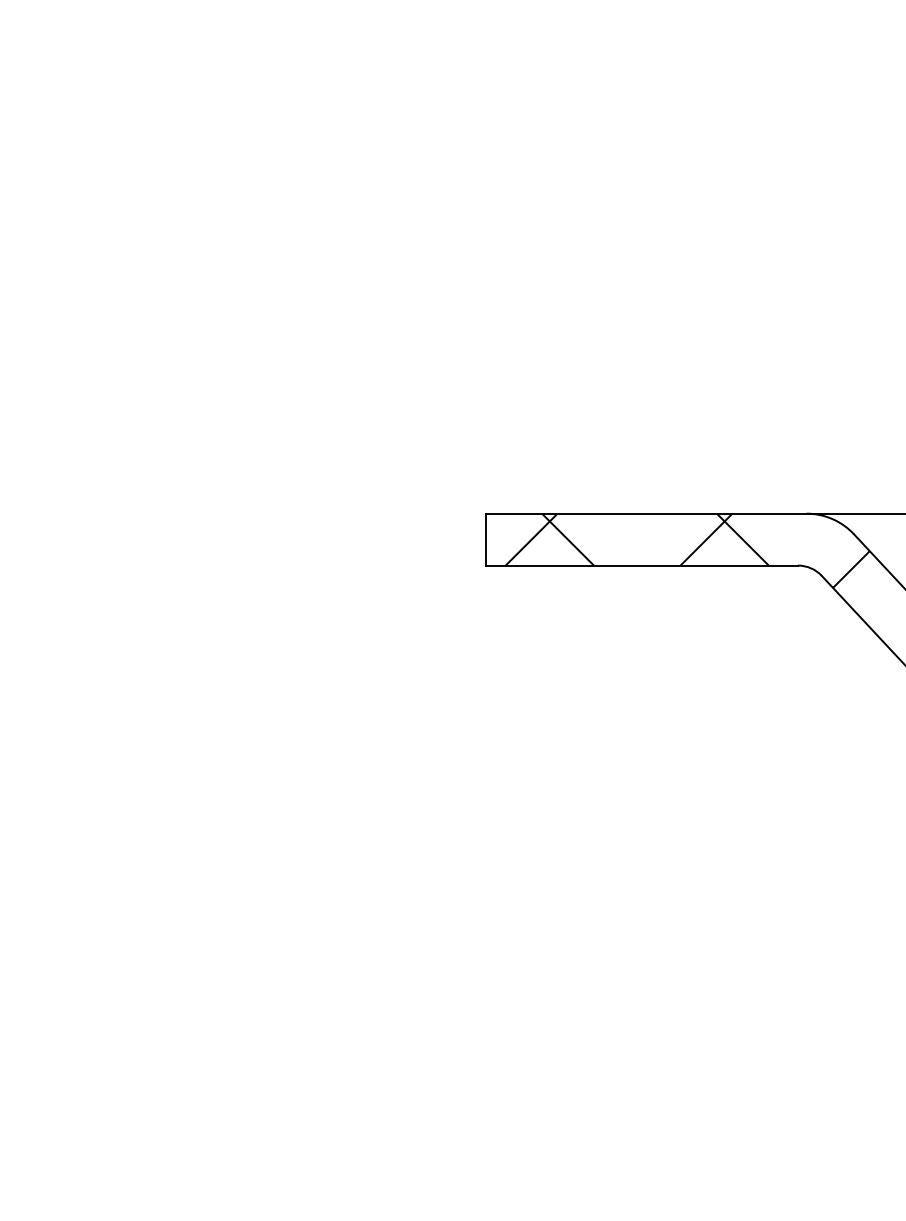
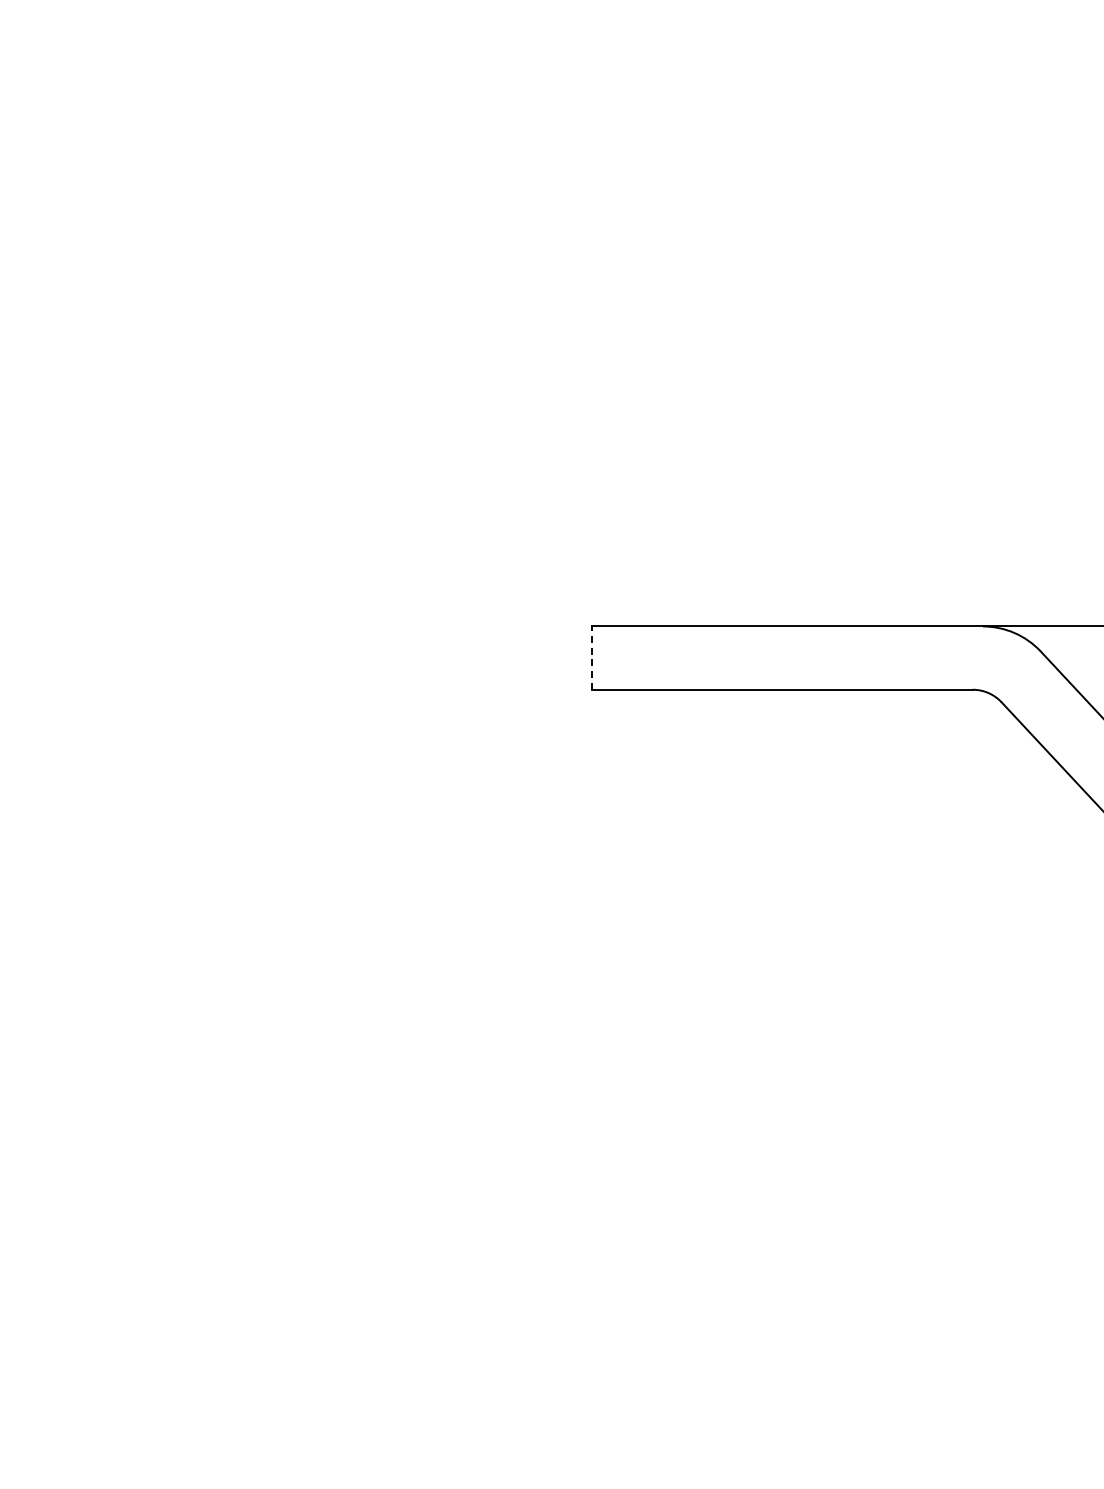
line: (486, 539) -> (592, 658), solid -> dashed
hatch: (688, 550) -> (838, 671), removed

